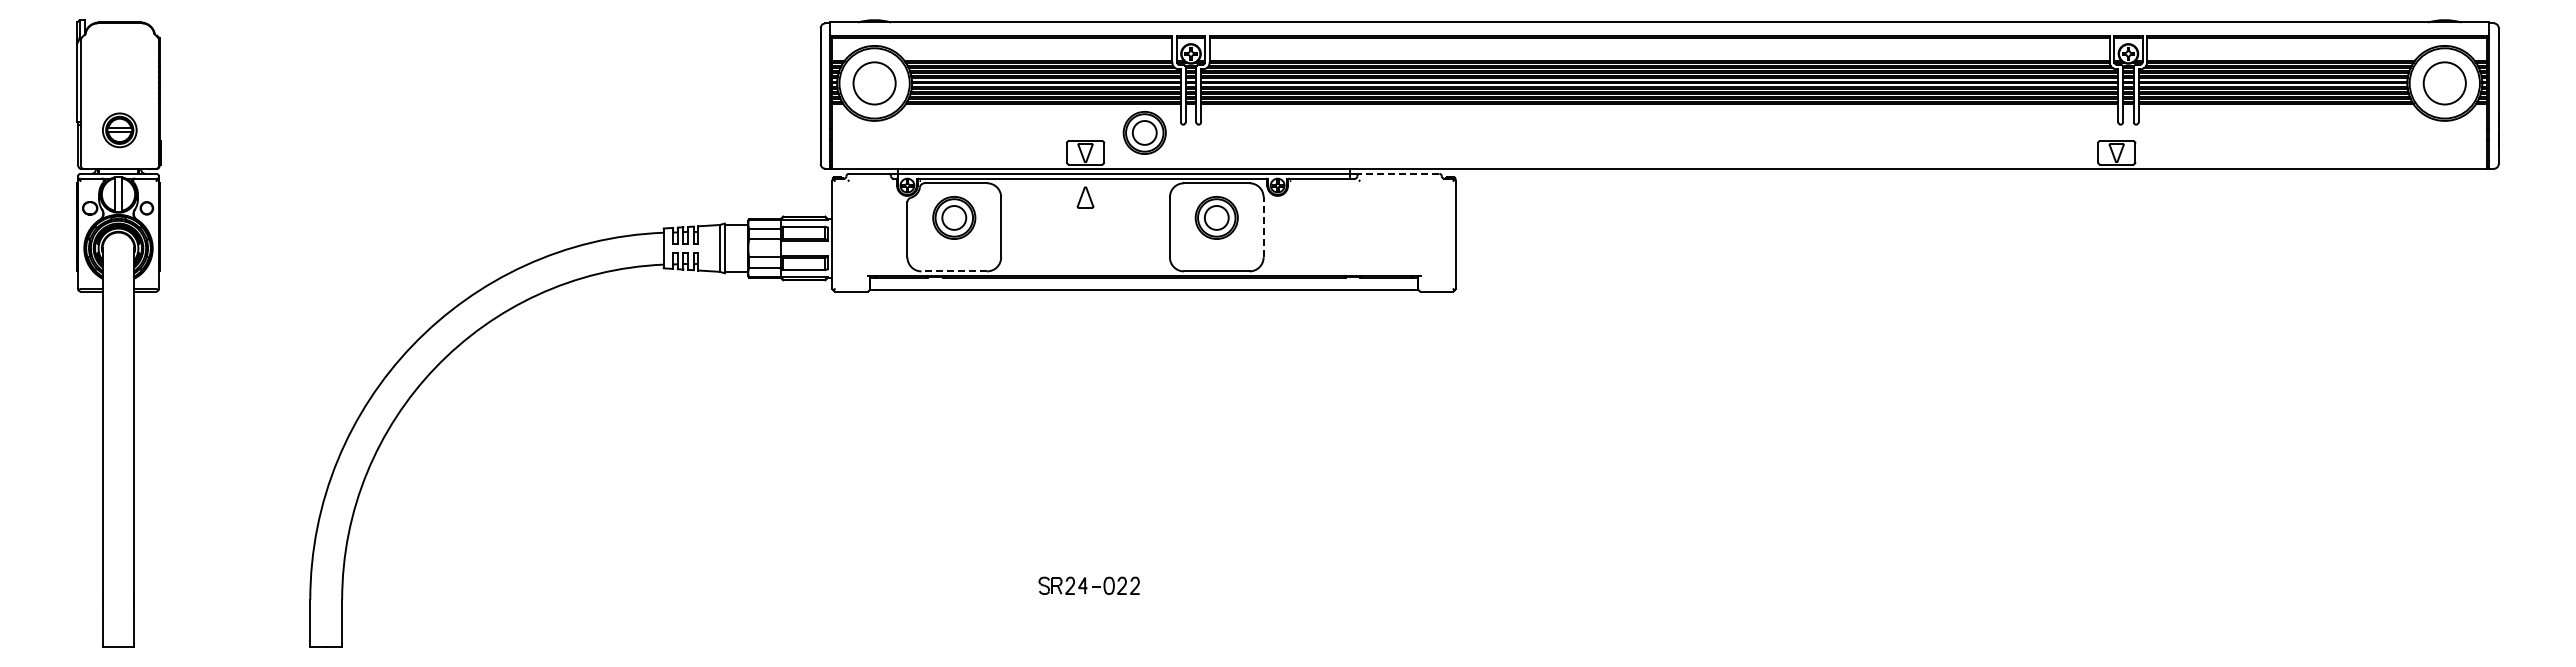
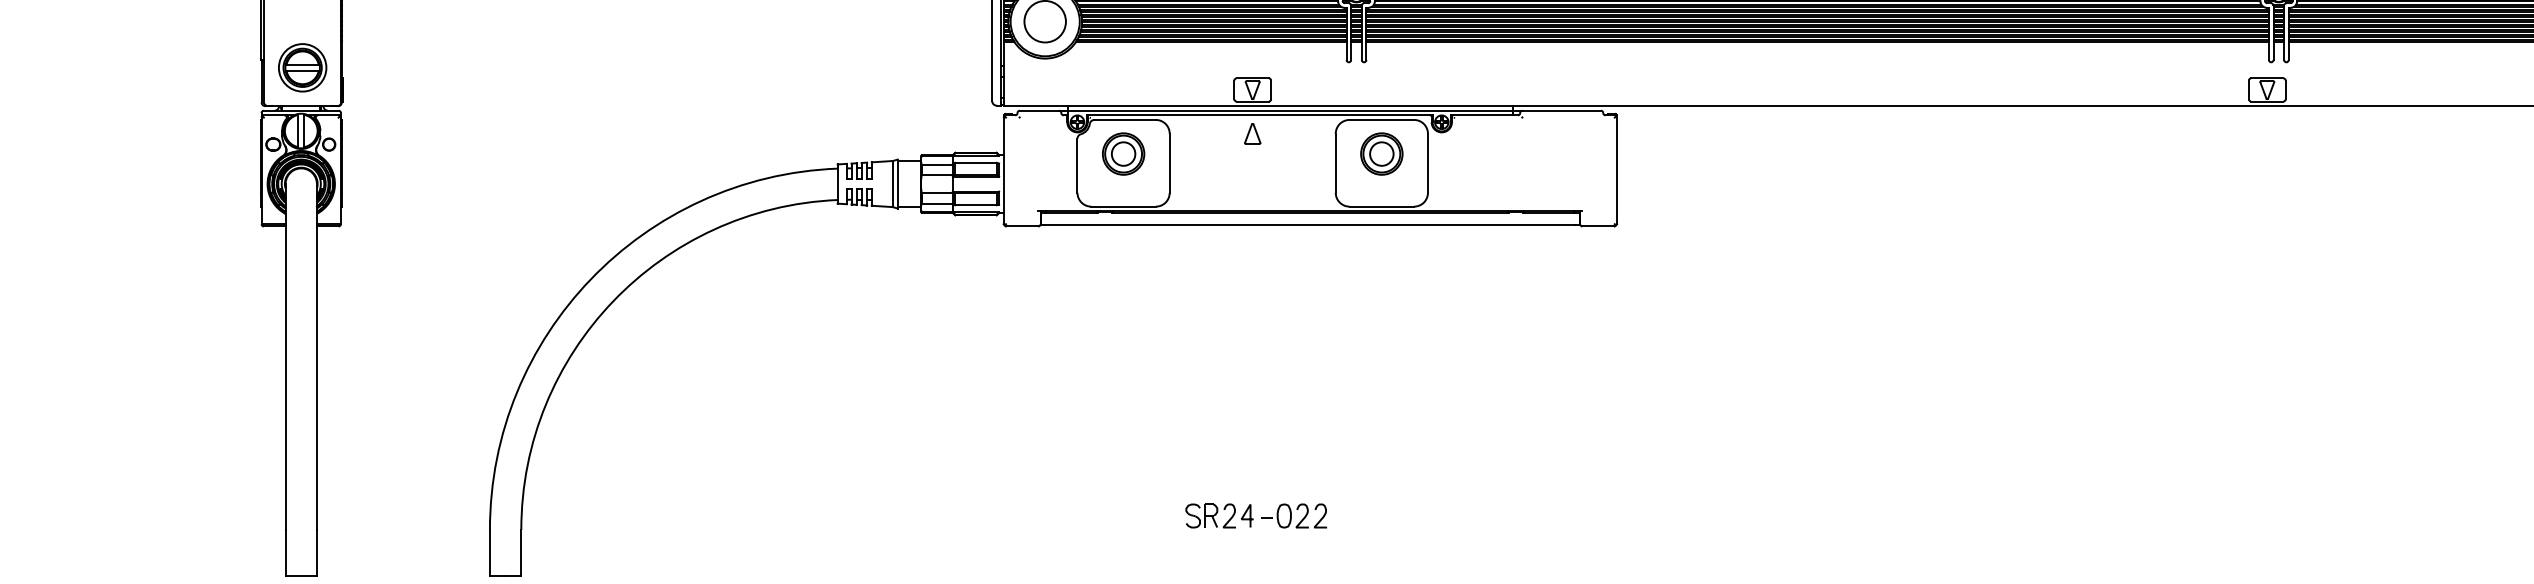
part: (119, 130) -> (302, 68), size x1.43
part: (1144, 132) -> (1310, 70), removed
line: (1399, 173) -> (1561, 110), dashed -> solid
line: (1263, 227) -> (1427, 163), dashed -> solid
line: (954, 271) -> (1123, 206), dashed -> solid
part: (1089, 585) -> (1256, 515), size x1.43

